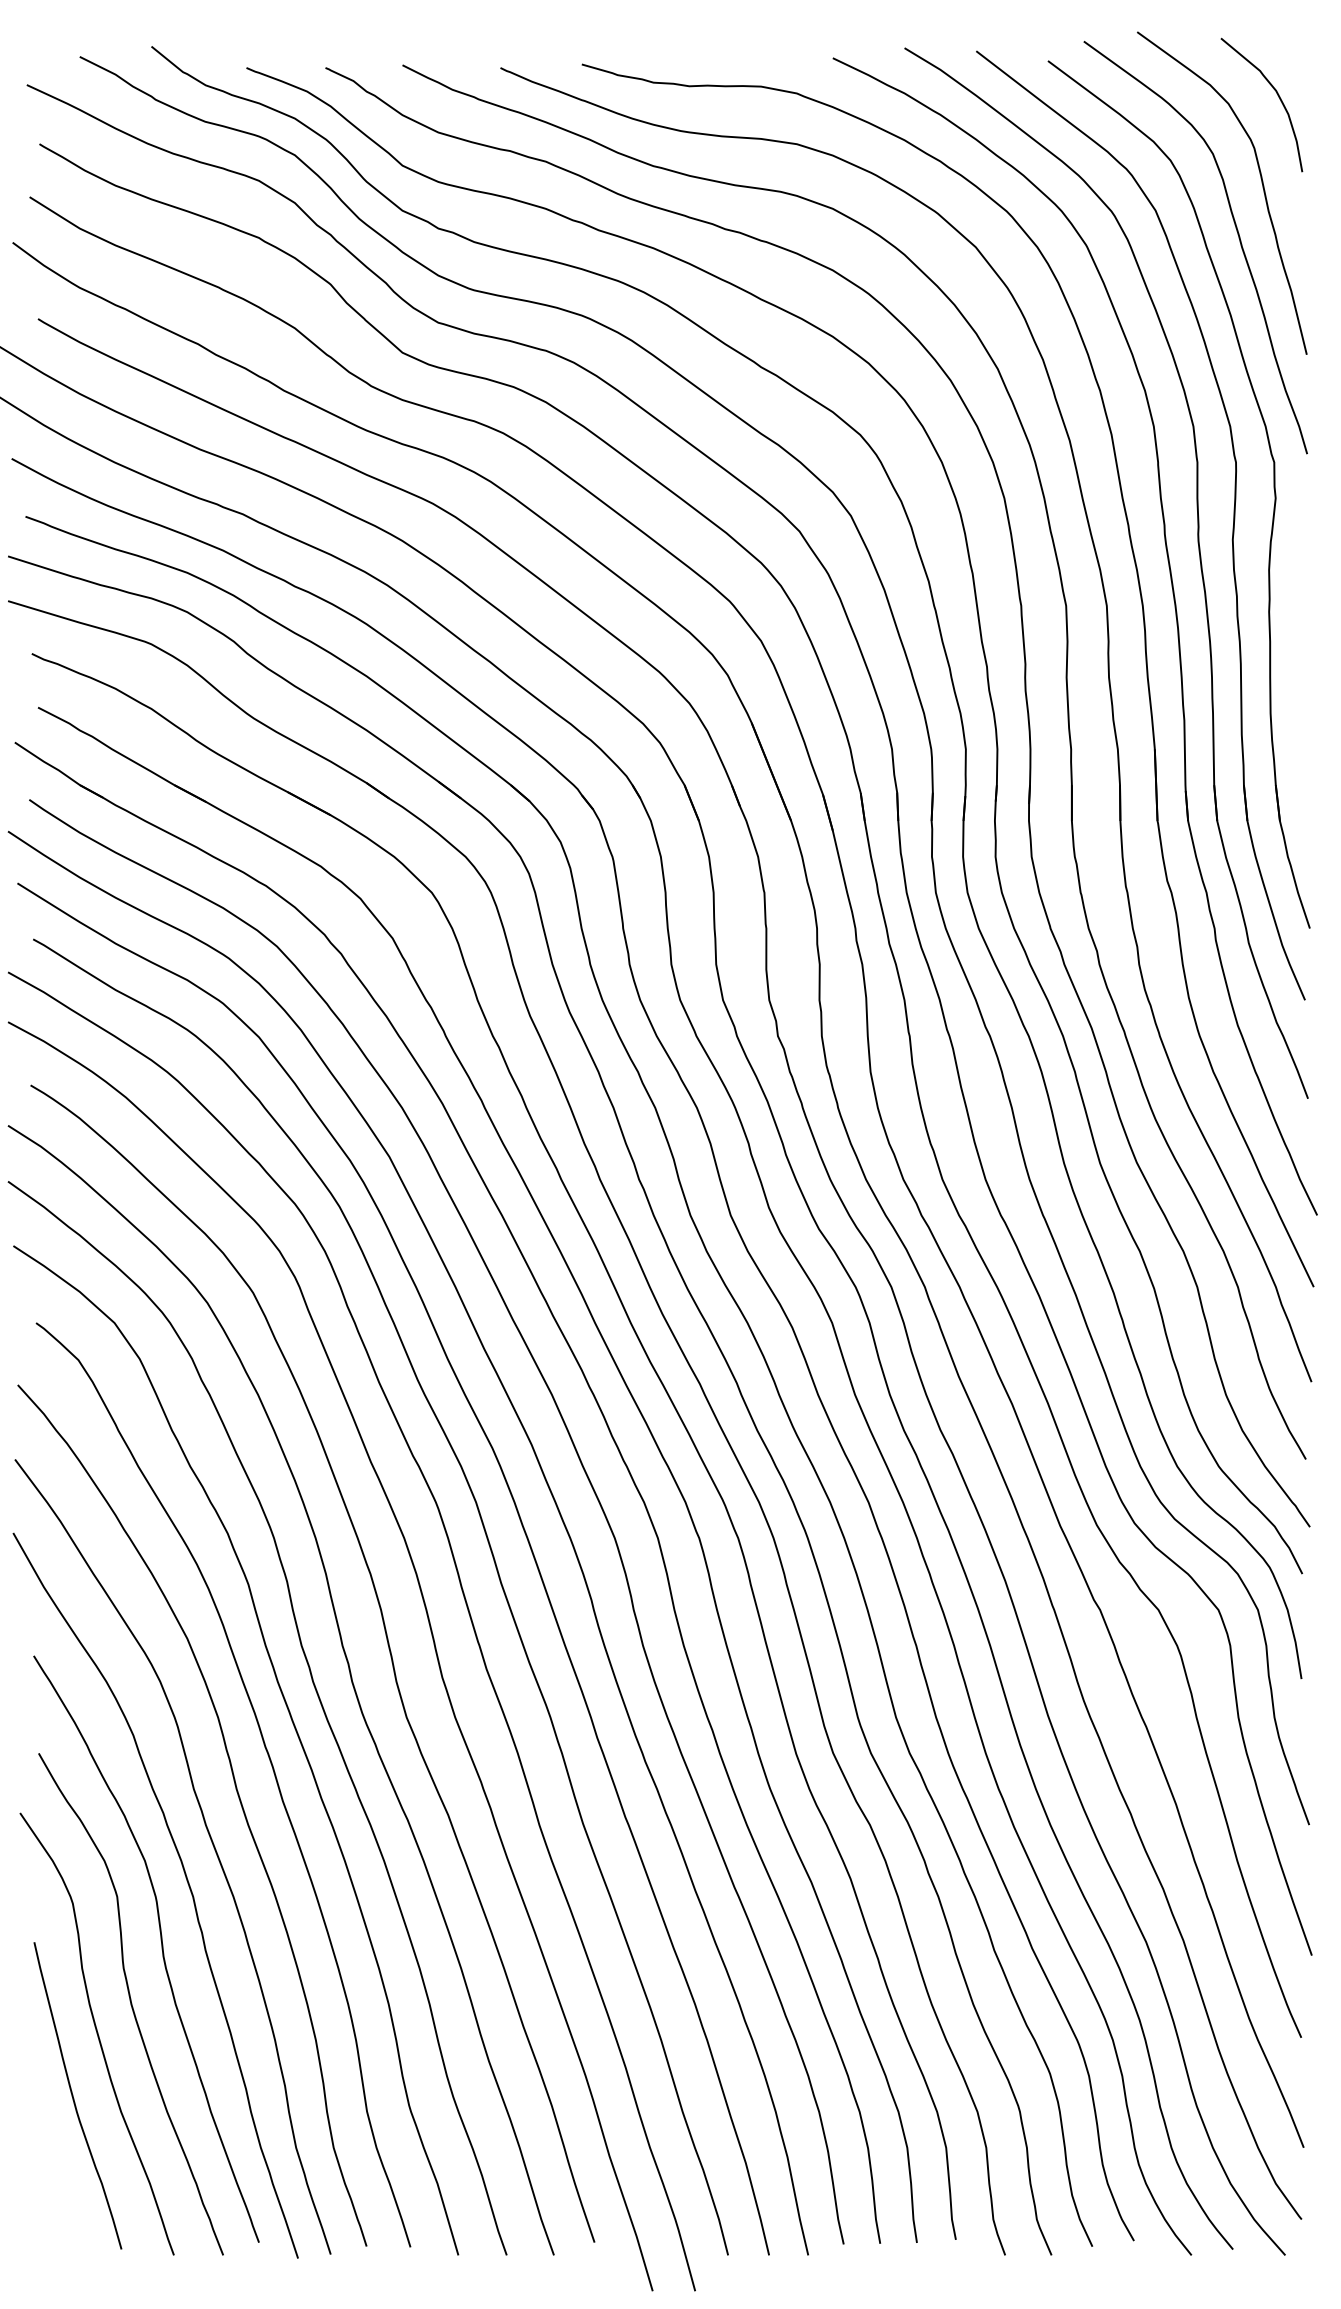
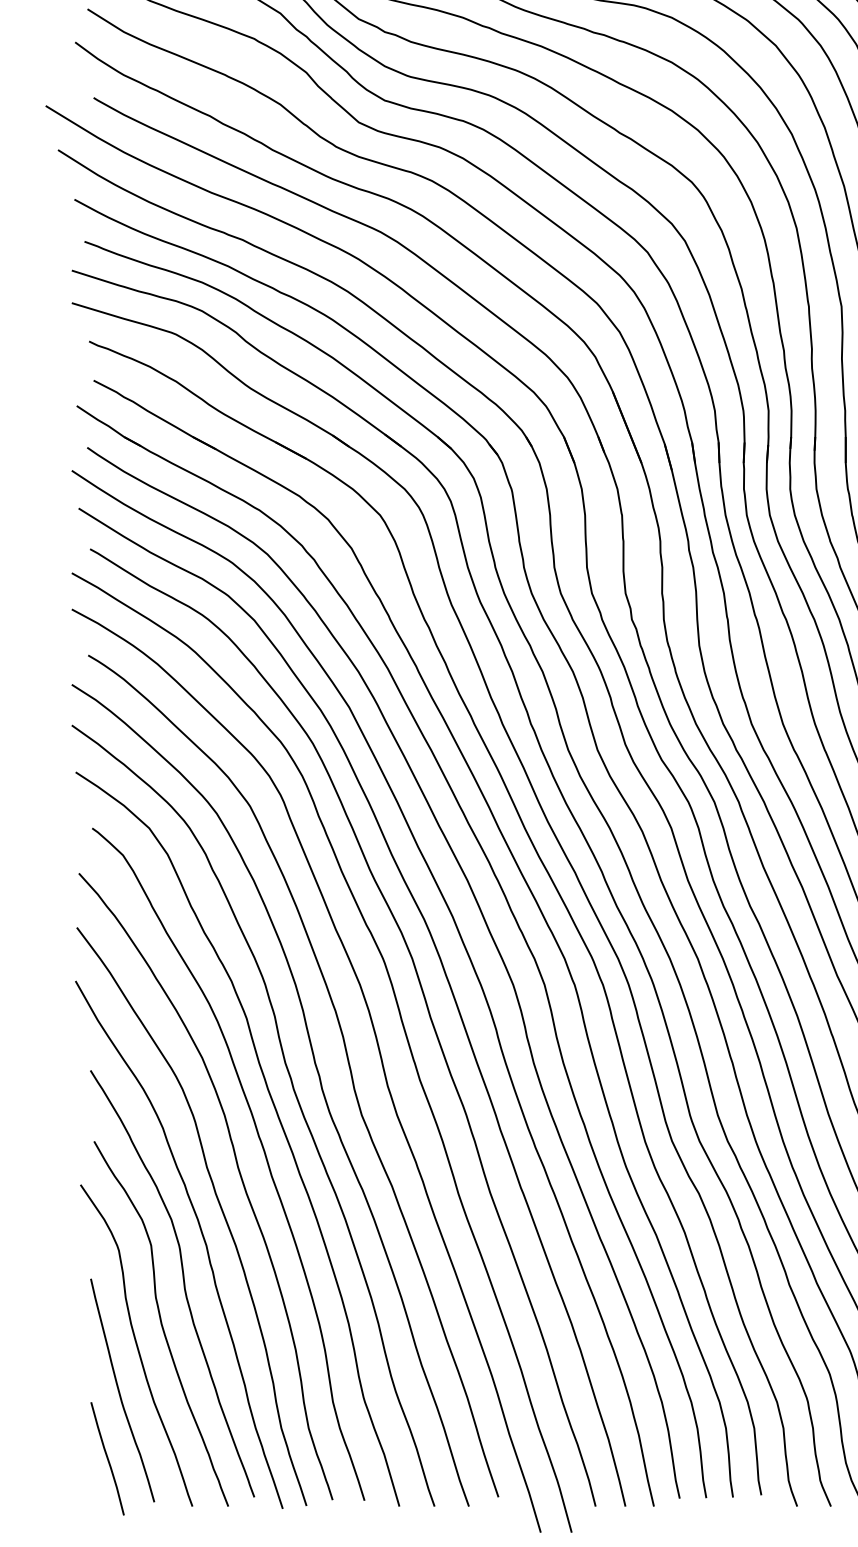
curve: (57, 2189) -> (107, 1458), added

